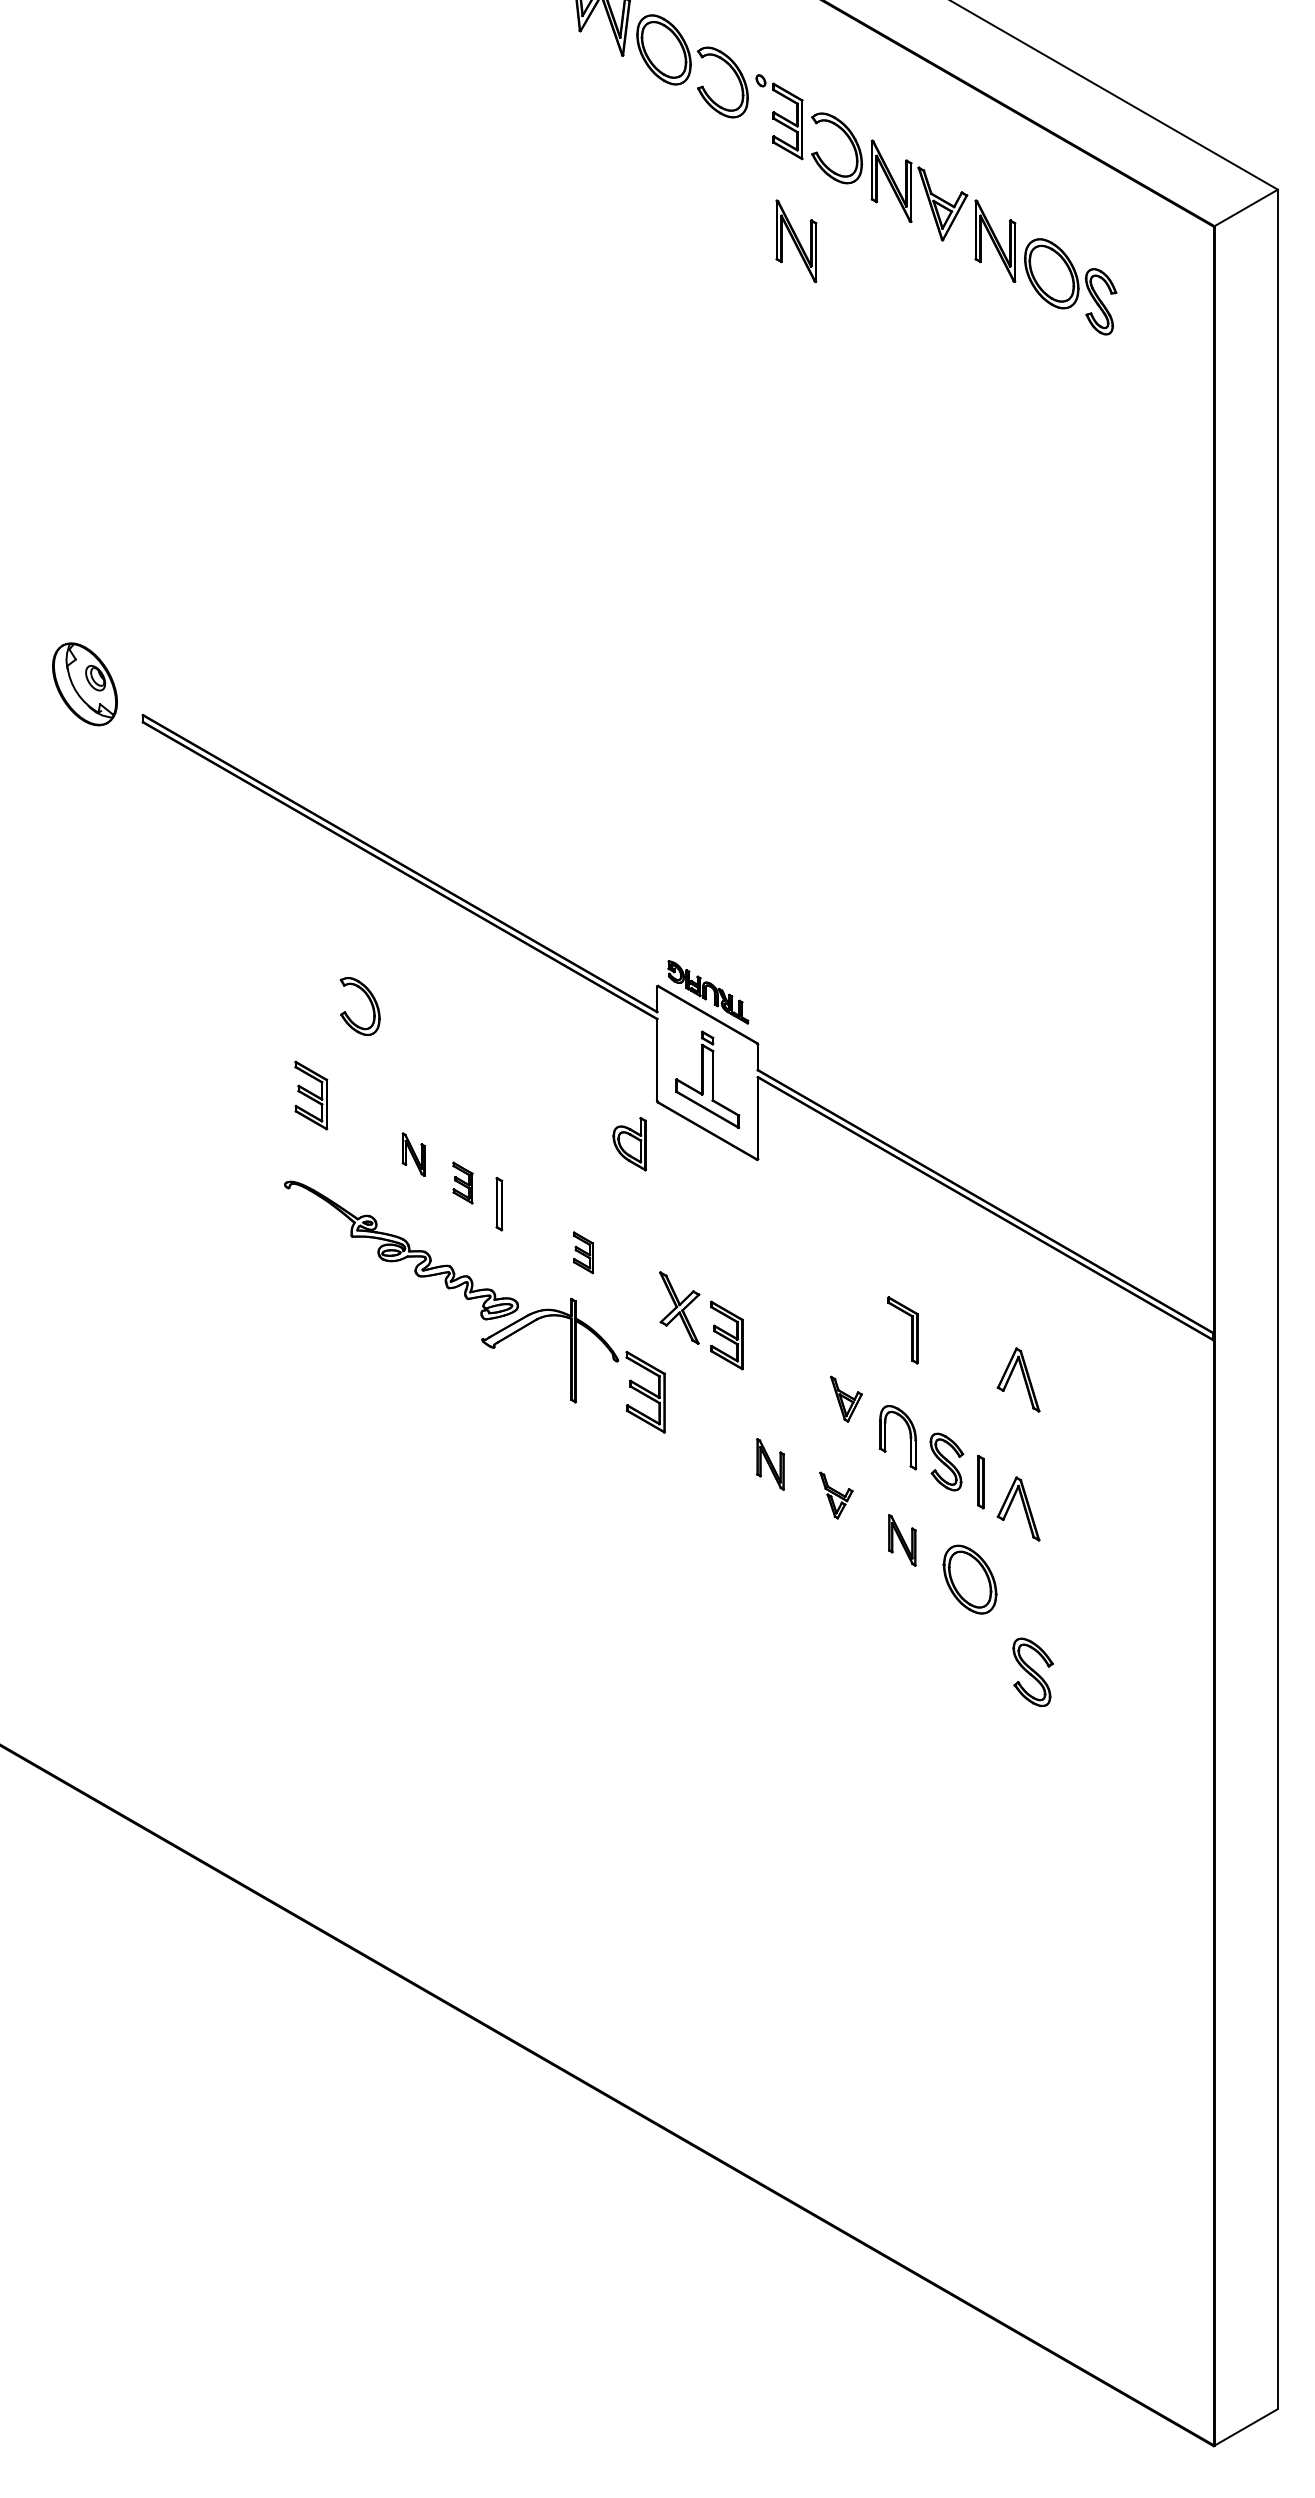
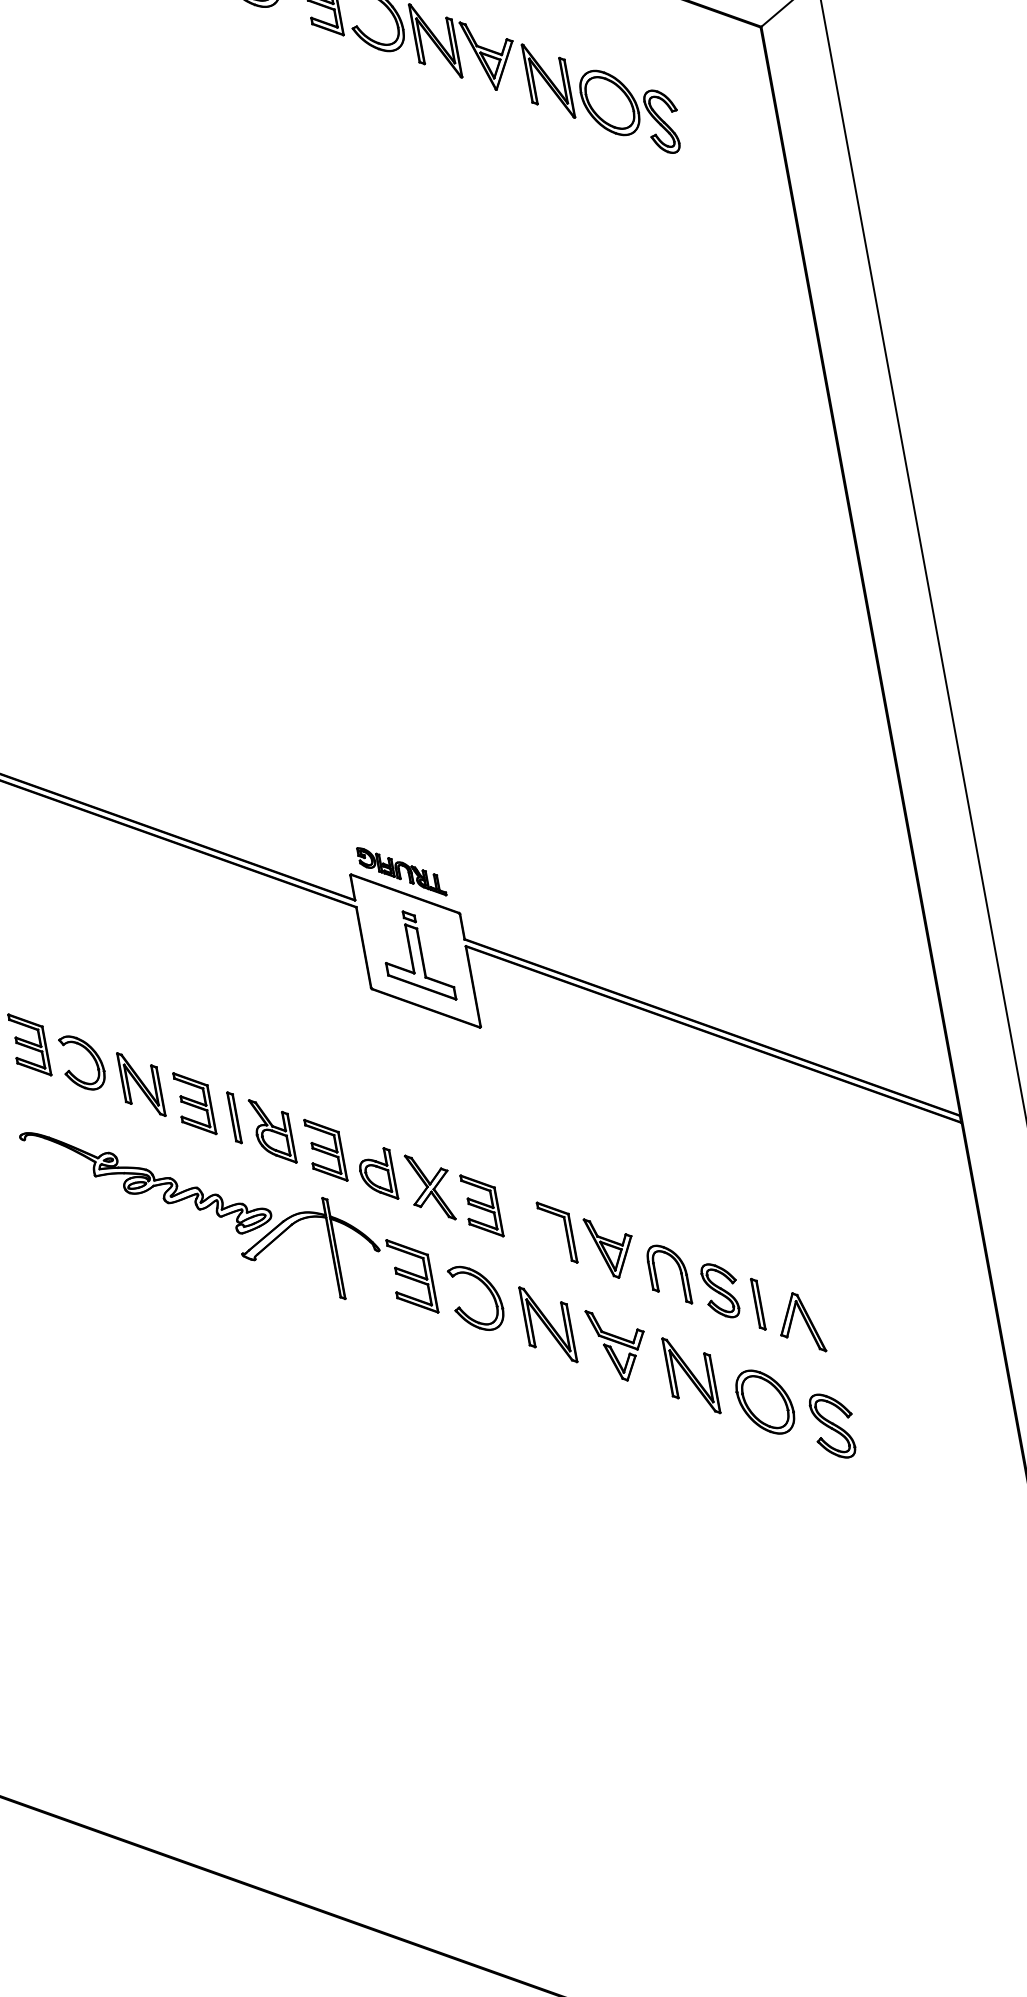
part: (796, 240) -> (352, 116), removed
part: (369, 1001) -> (91, 1056), moved
part: (629, 1144) -> (377, 1176), moved
part: (413, 1154) -> (141, 1084), size x1.67
part: (462, 1182) -> (194, 1103), size x1.67
part: (534, 1224) -> (272, 1131), added
part: (583, 1252) -> (325, 1150), size x1.67
part: (911, 1330) -> (565, 1231), moved
part: (1018, 1379) -> (776, 1196), removed
part: (846, 1399) -> (611, 1247), size x1.43
part: (717, 1418) -> (487, 1289), added
part: (770, 1464) -> (548, 1324), size x1.67
part: (836, 1495) -> (618, 1343), size x1.67
part: (902, 1540) -> (691, 1375), size x1.67
part: (1032, 1672) -> (833, 1426), moved

